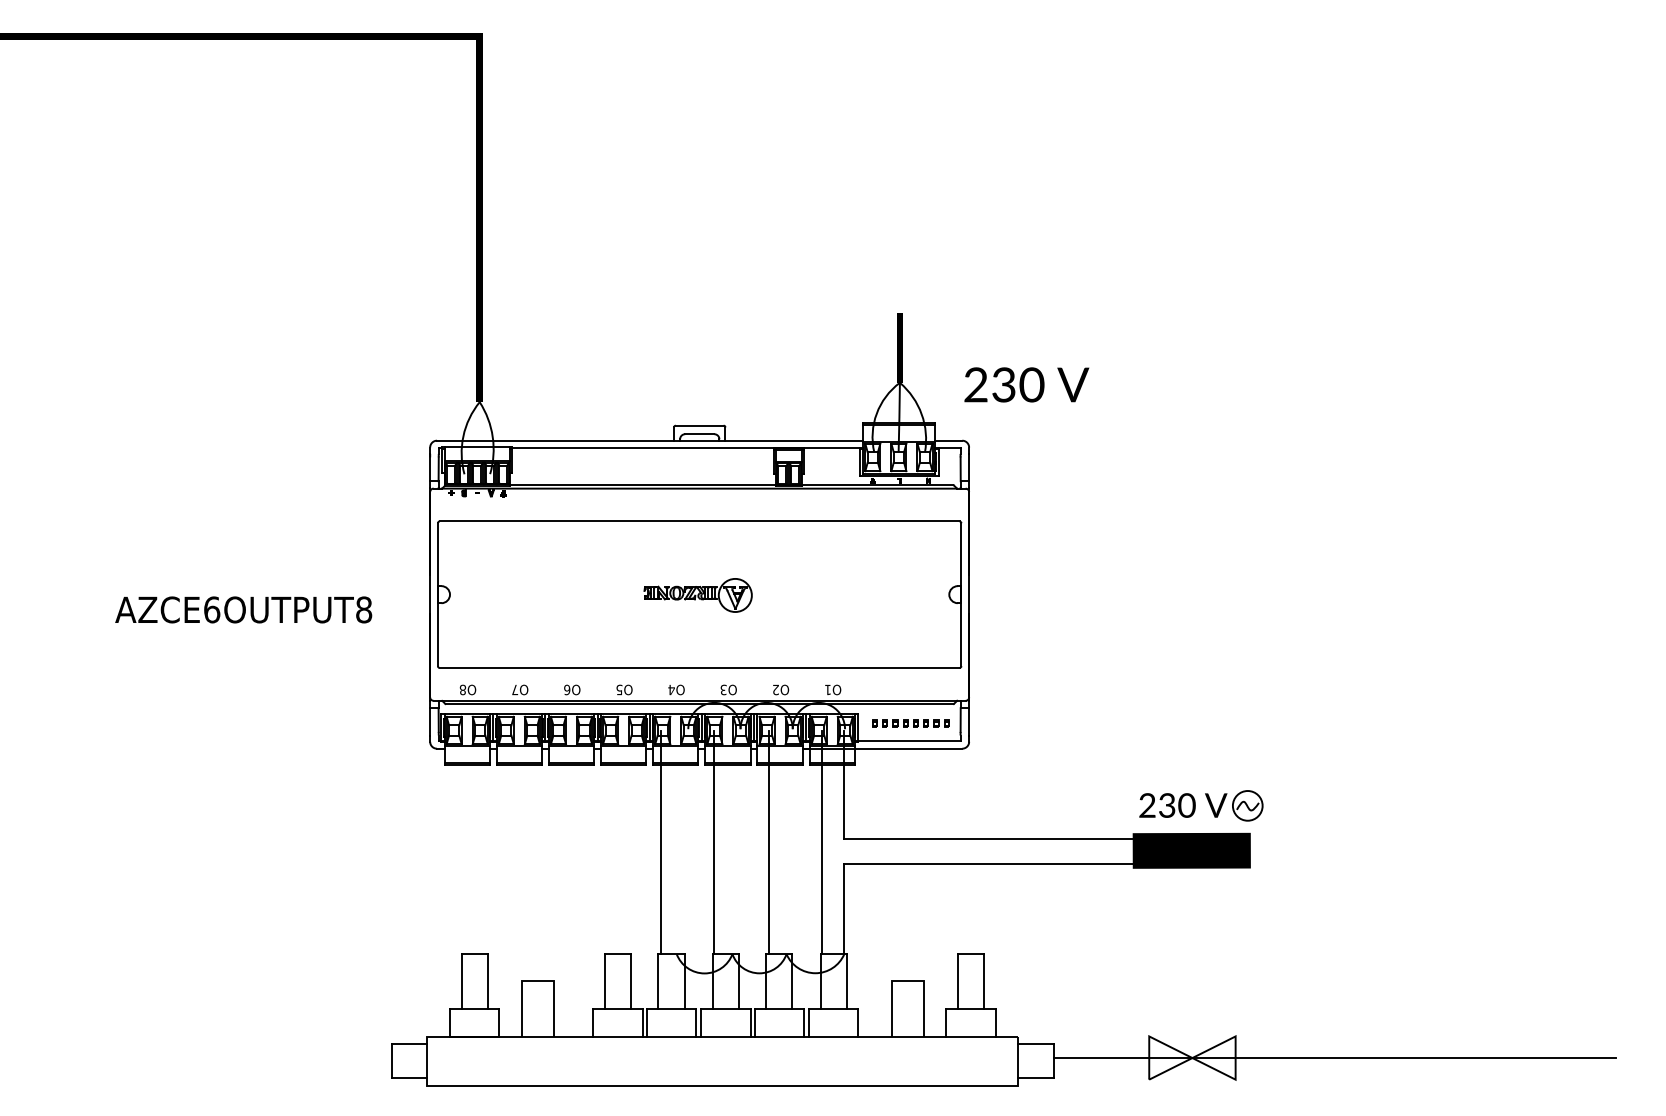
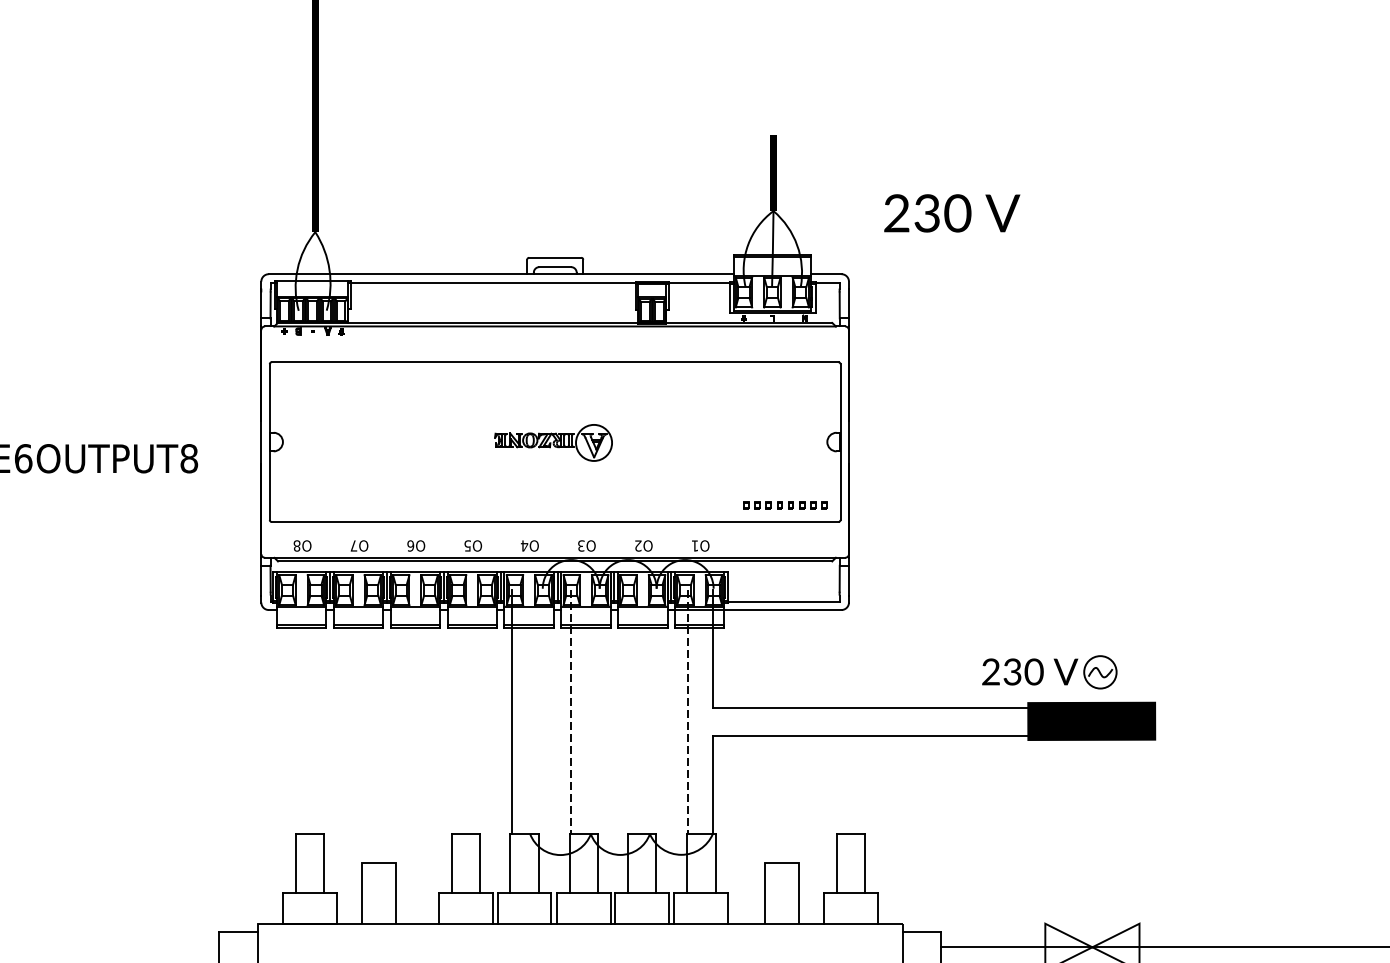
text: (1026, 384) -> (951, 212), moved
part: (910, 723) -> (785, 505), moved
part: (1201, 805) -> (1049, 671), moved
line: (768, 841) -> (630, 711), removed
line: (714, 842) -> (571, 712), solid -> dashed
line: (821, 842) -> (687, 712), solid -> dashed

